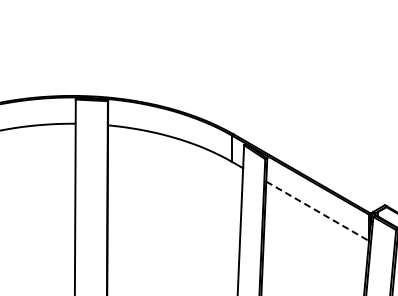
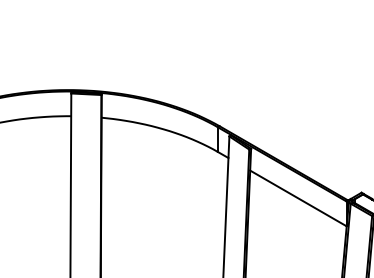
line: (317, 211) -> (298, 198), dashed -> solid

